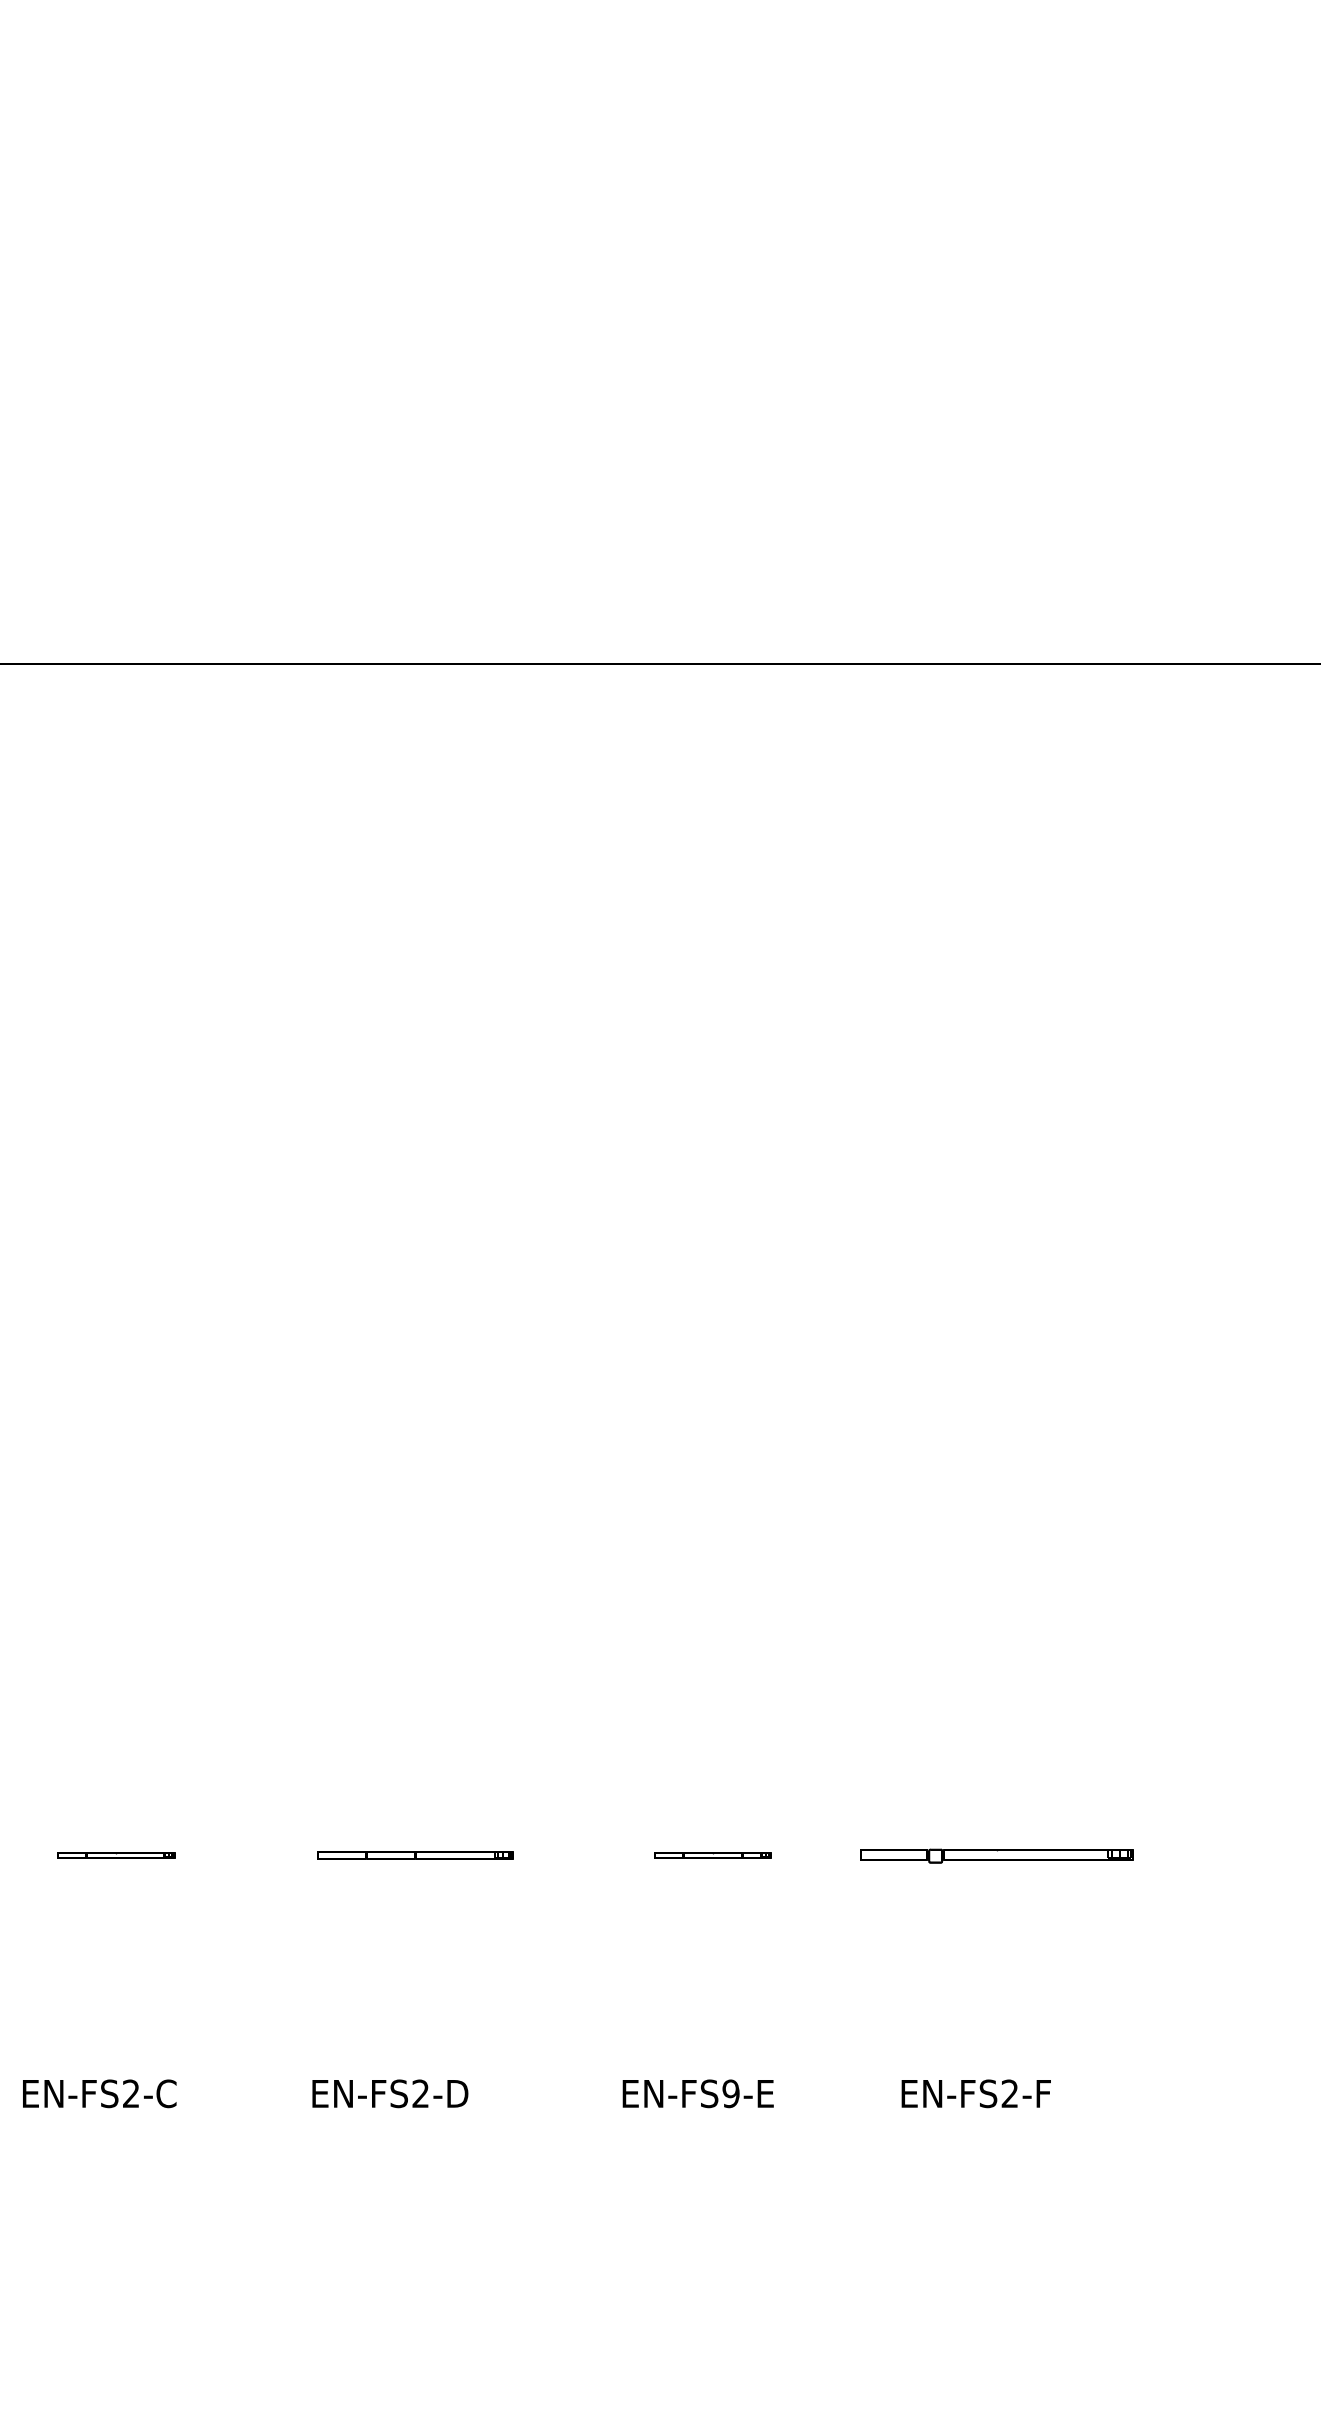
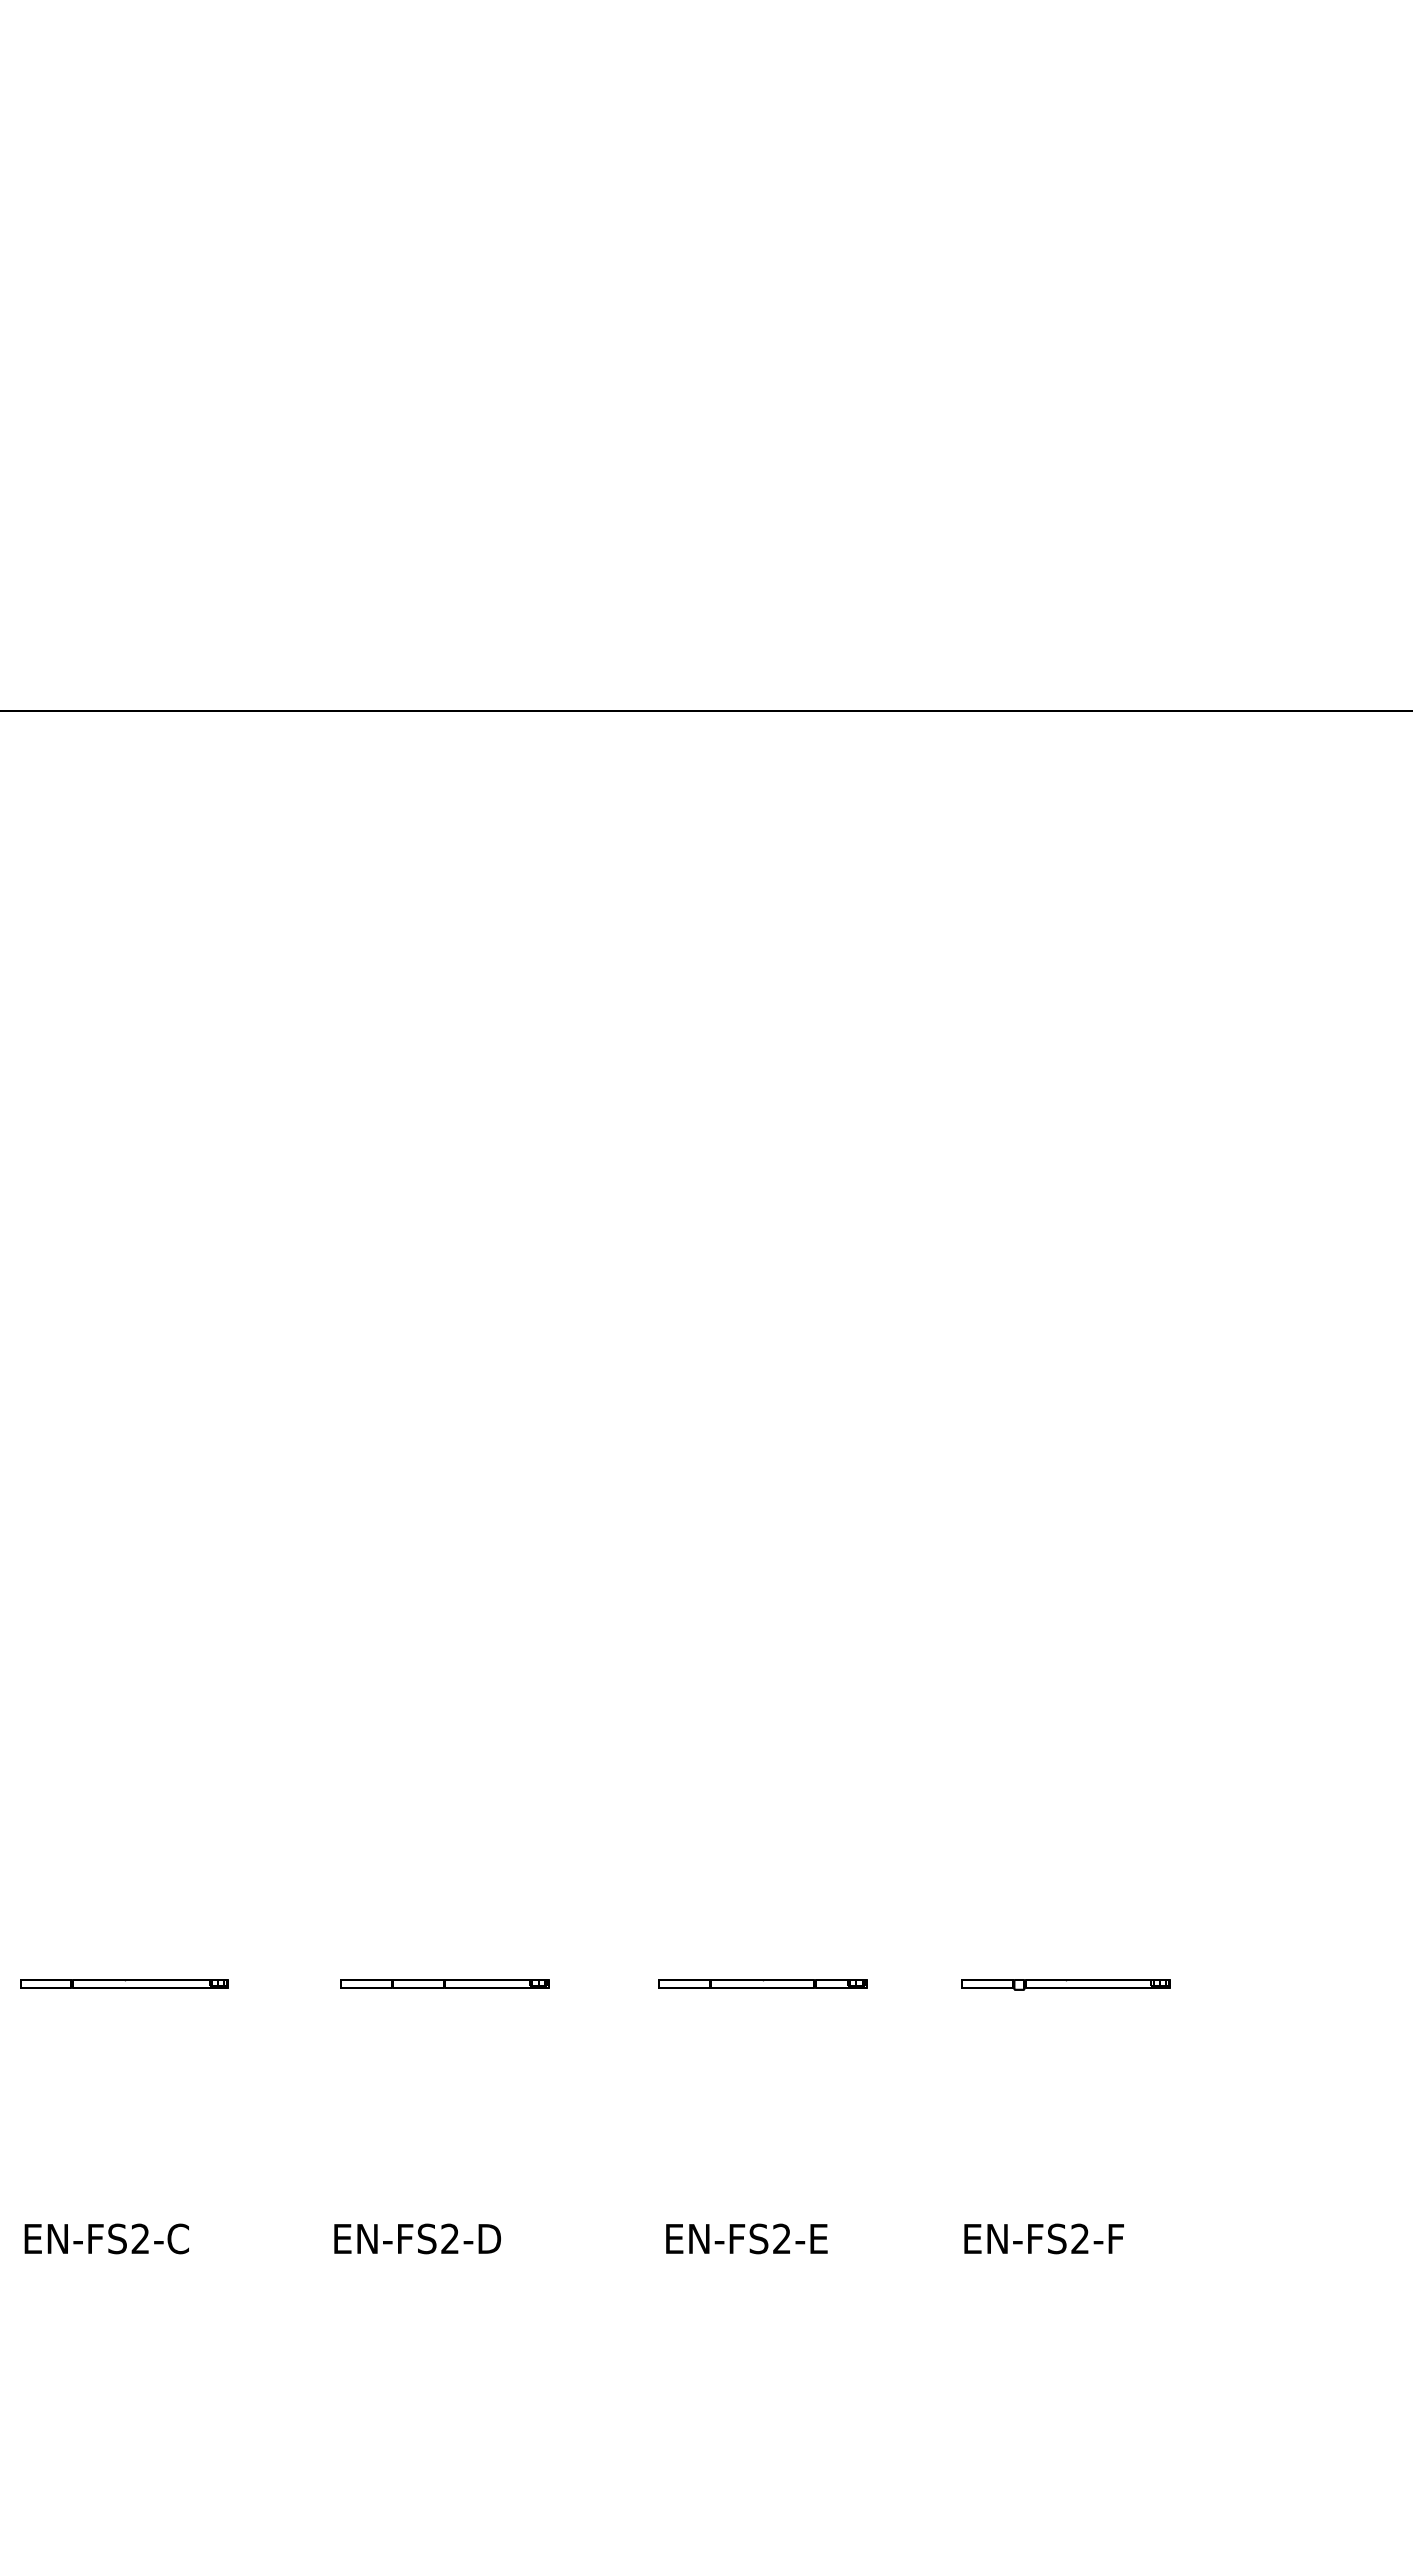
part: (116, 1854) -> (124, 1983), size x1.67
part: (712, 1854) -> (762, 1983), size x1.67
part: (996, 1855) -> (1065, 1984), size x0.71
text: (730, 2093) -> (781, 2238), EN-FS9-E -> EN-FS2-E

